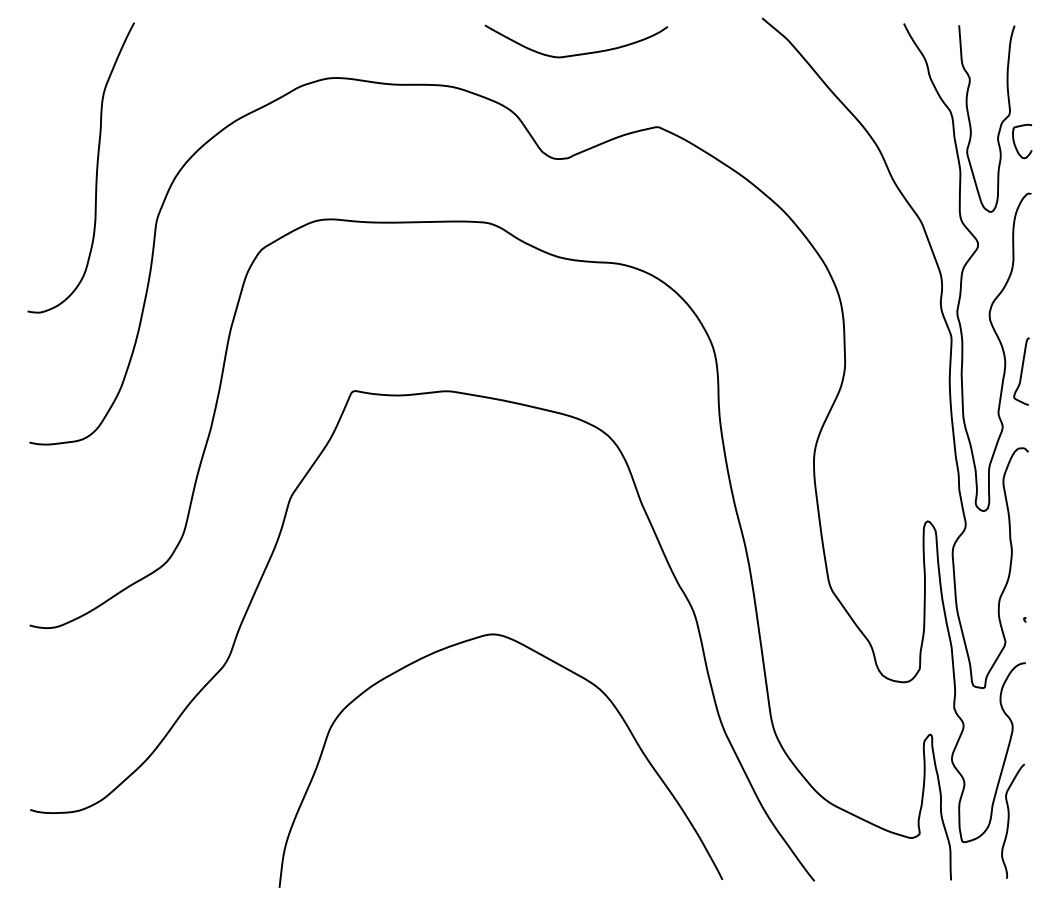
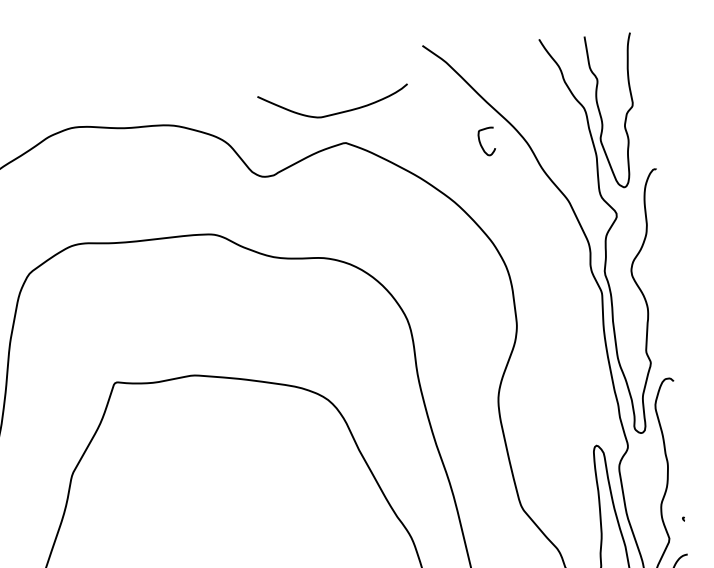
curve: (578, 53) -> (336, 112), moved
curve: (1015, 143) -> (481, 143), moved
curve: (1021, 371) -> (661, 315), removed

